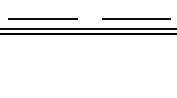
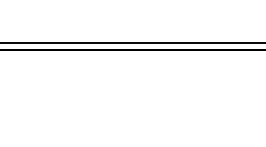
line: (42, 19) -> (63, 29), removed
line: (136, 19) -> (205, 29), removed

